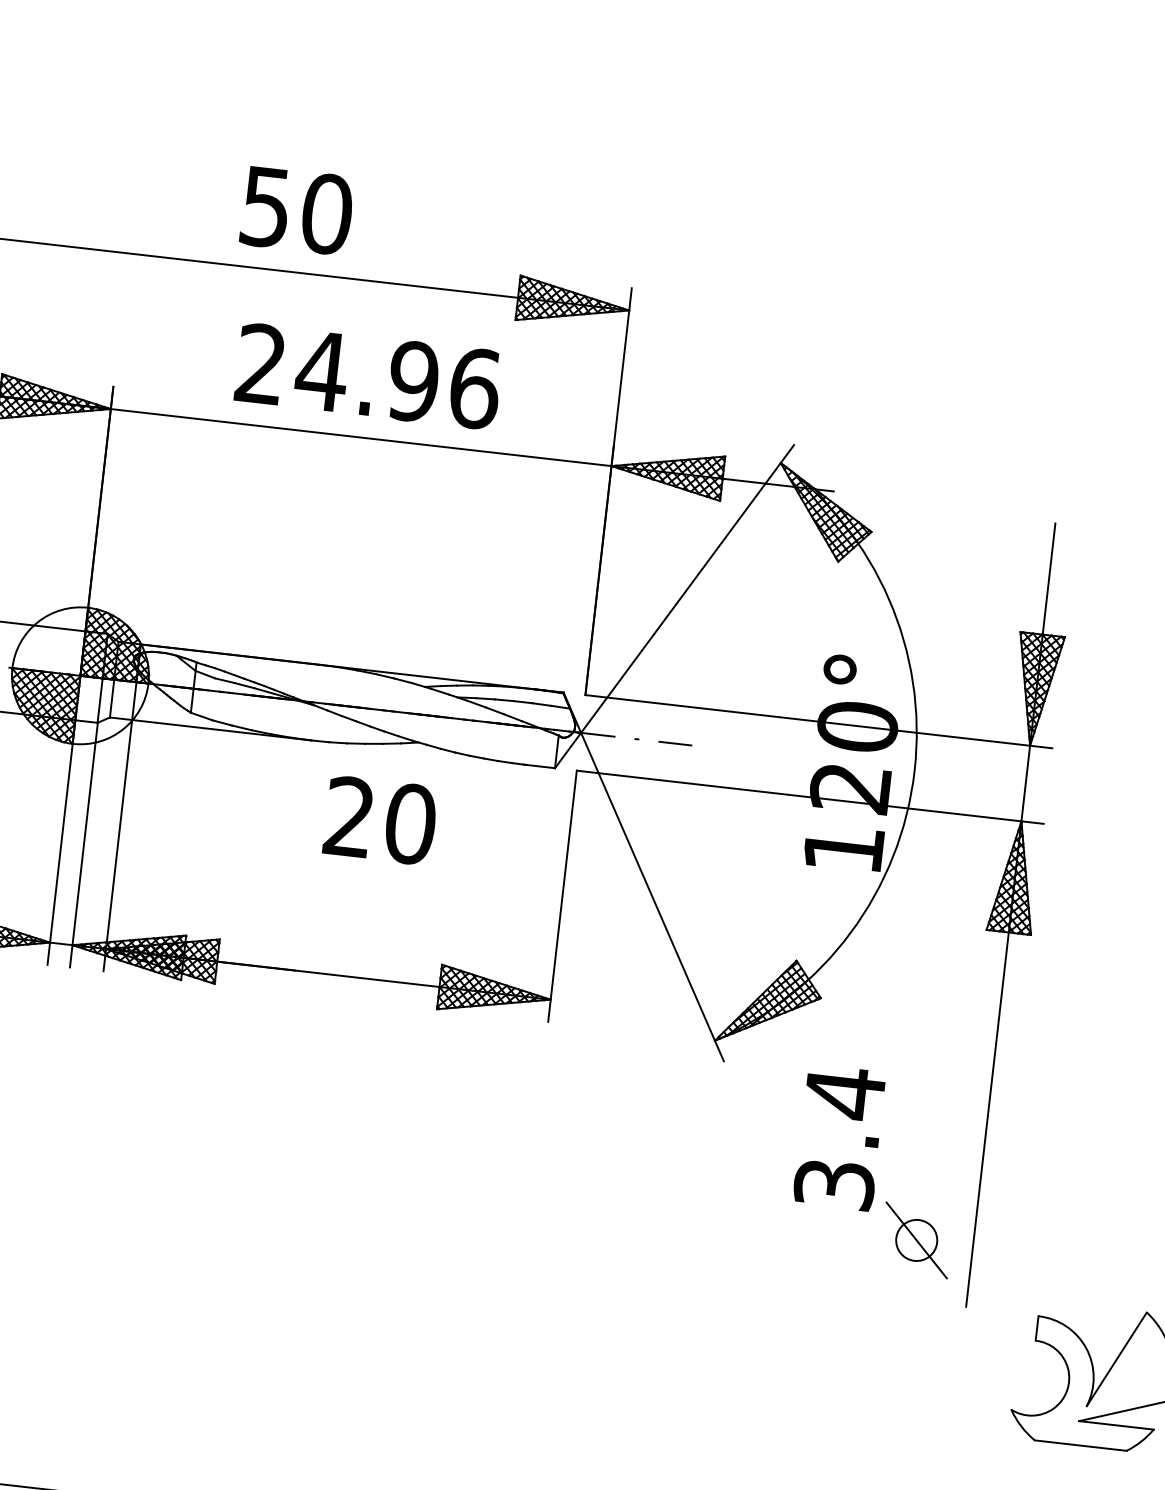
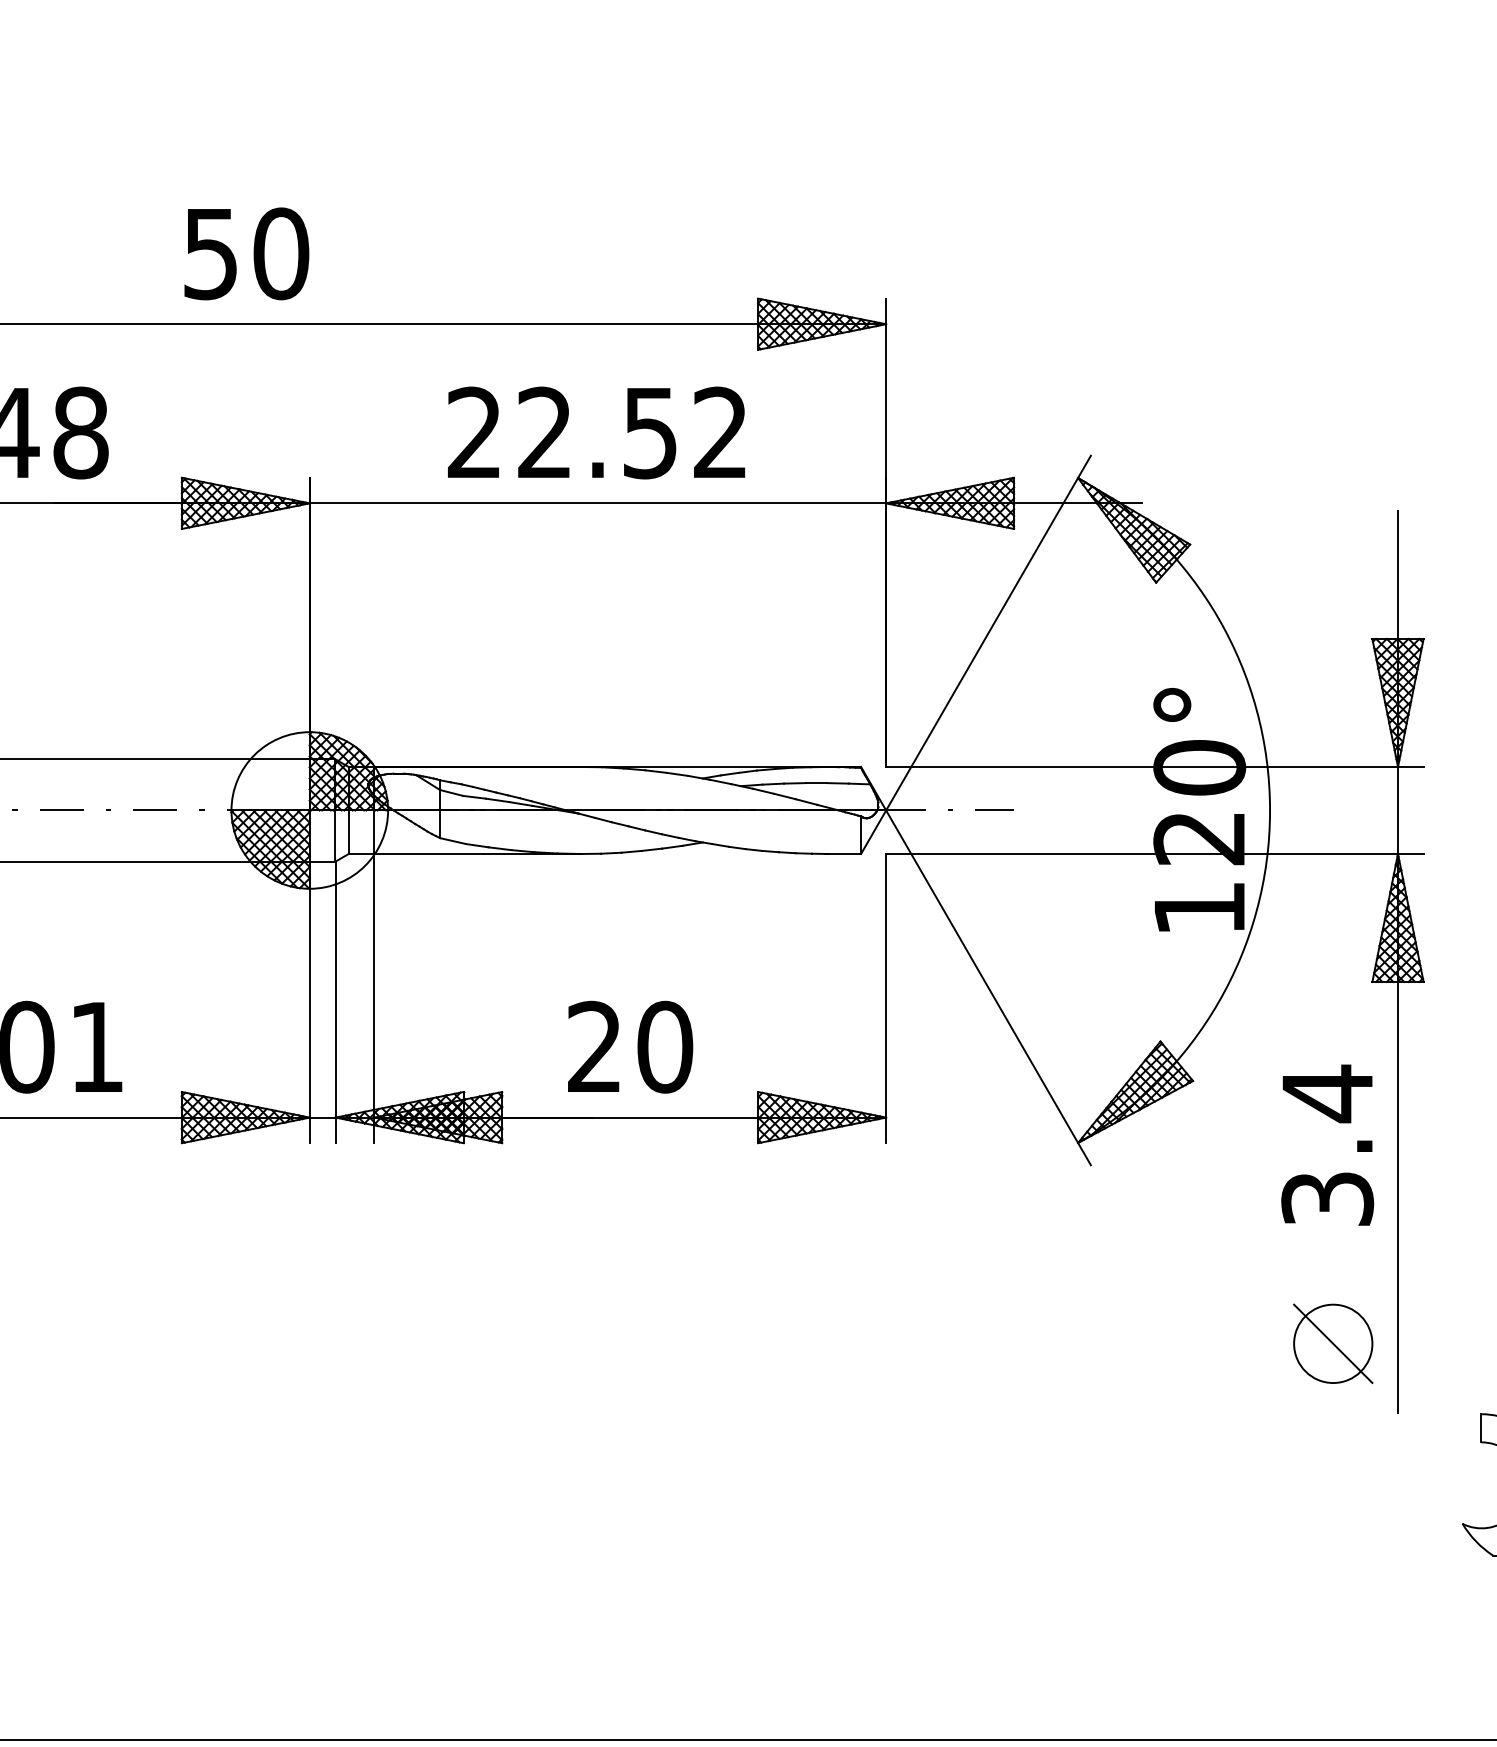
text: (296, 210) -> (246, 253), moved
text: (398, 379) -> (632, 432), 24.96 -> 22.52
text: (380, 820) -> (630, 1046), moved
text: (839, 1137) -> (1327, 1144), moved
circle: (916, 1240) -> (1333, 1343), size x1.67

